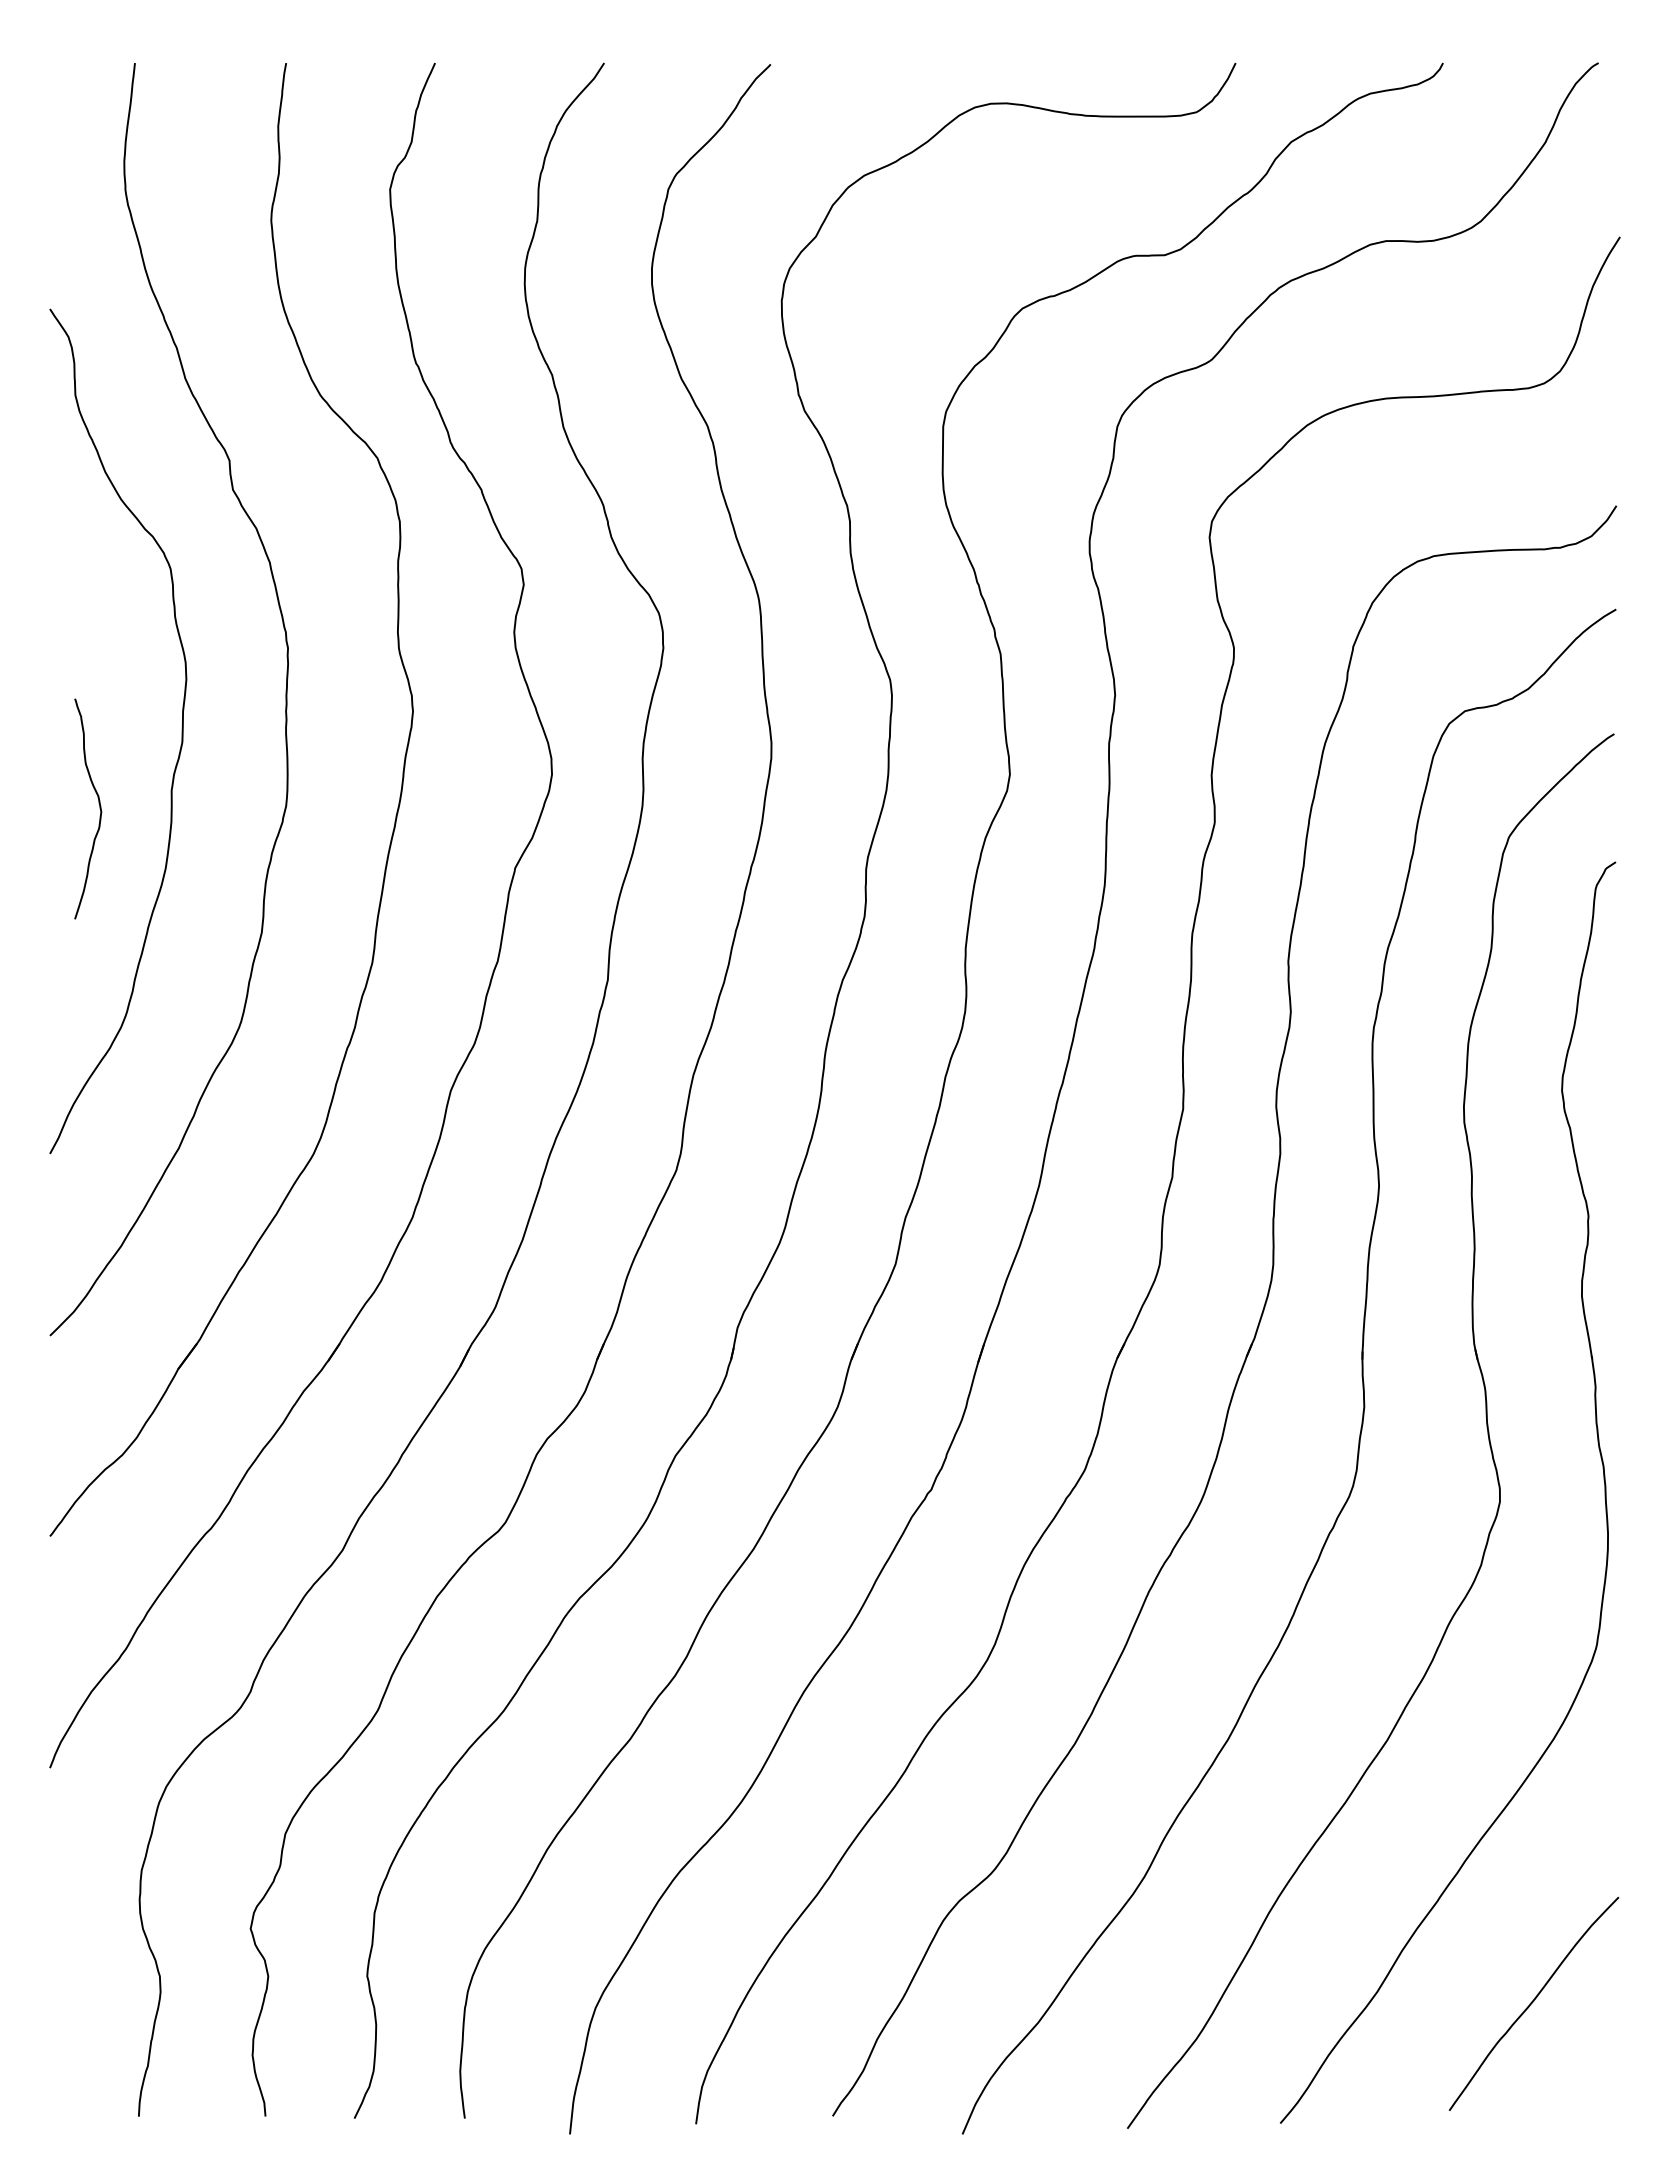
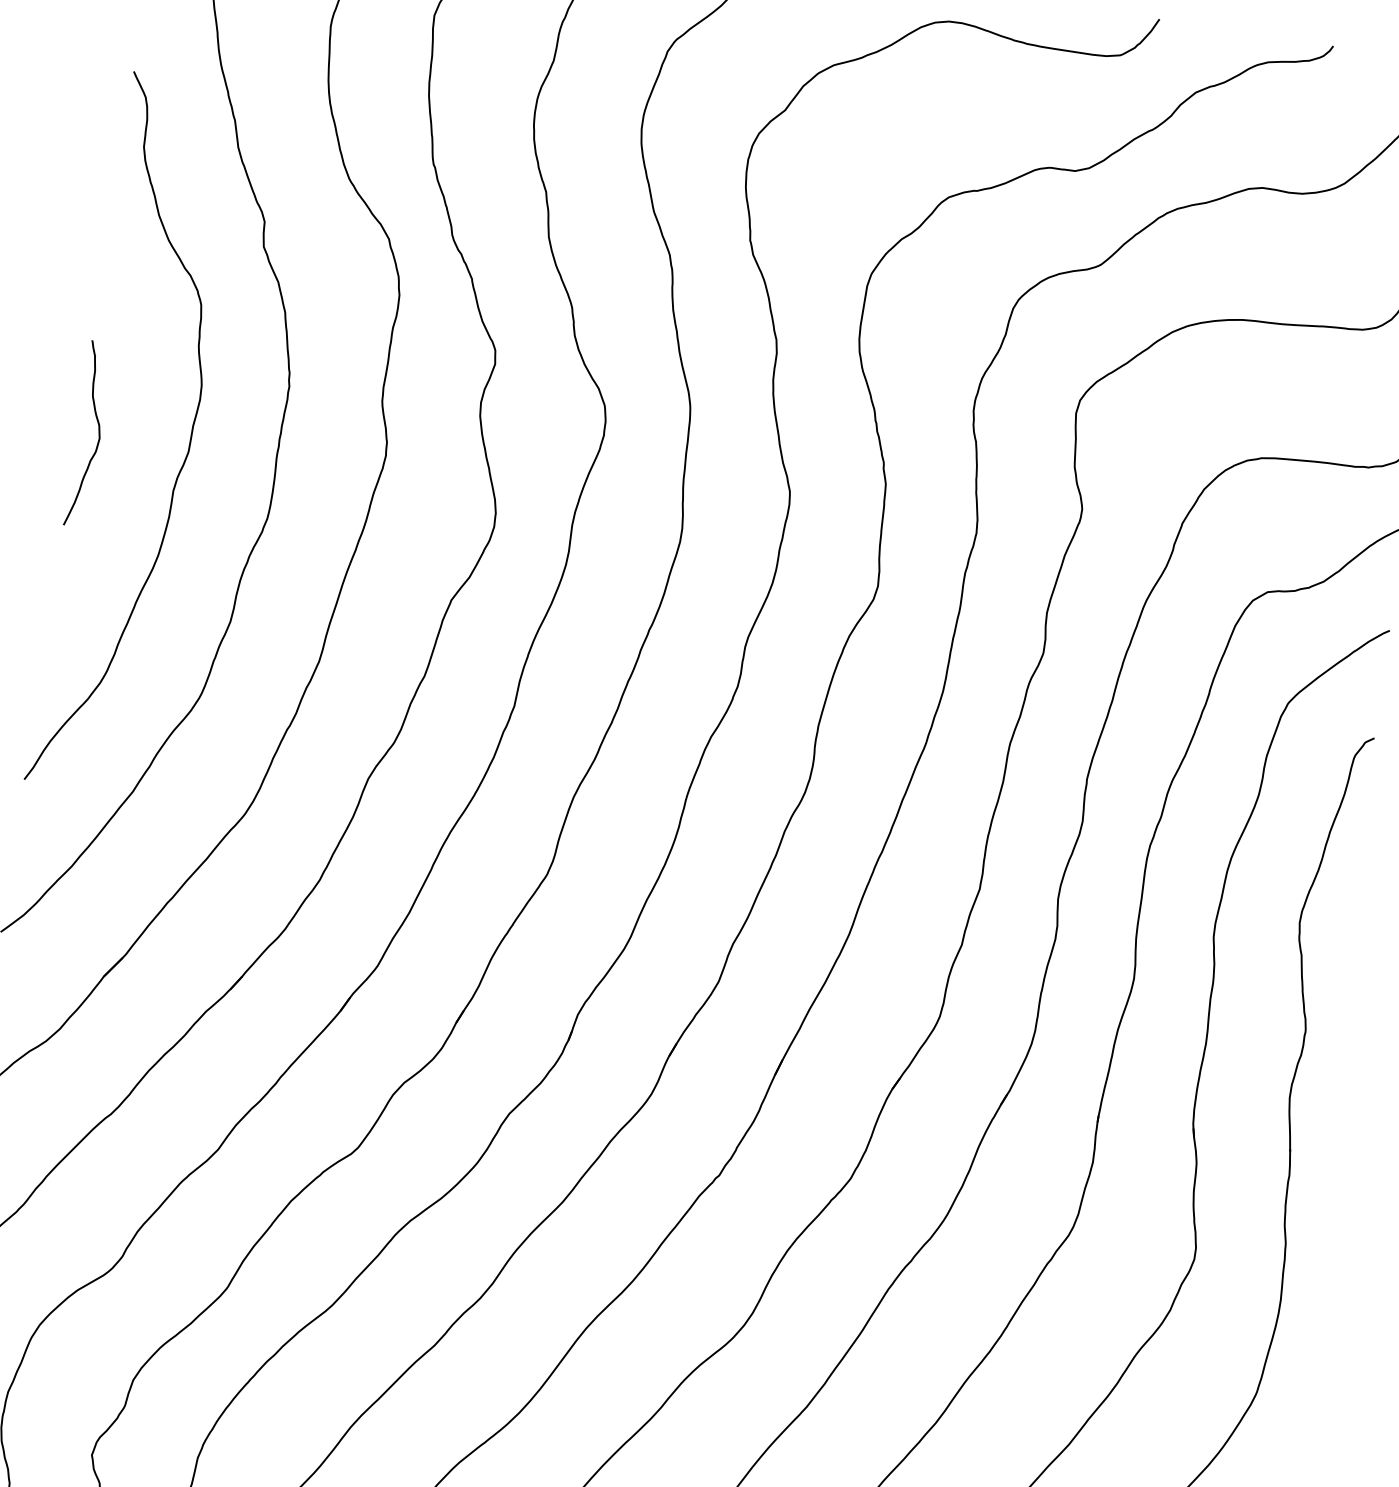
curve: (99, 808) -> (98, 435), moved

